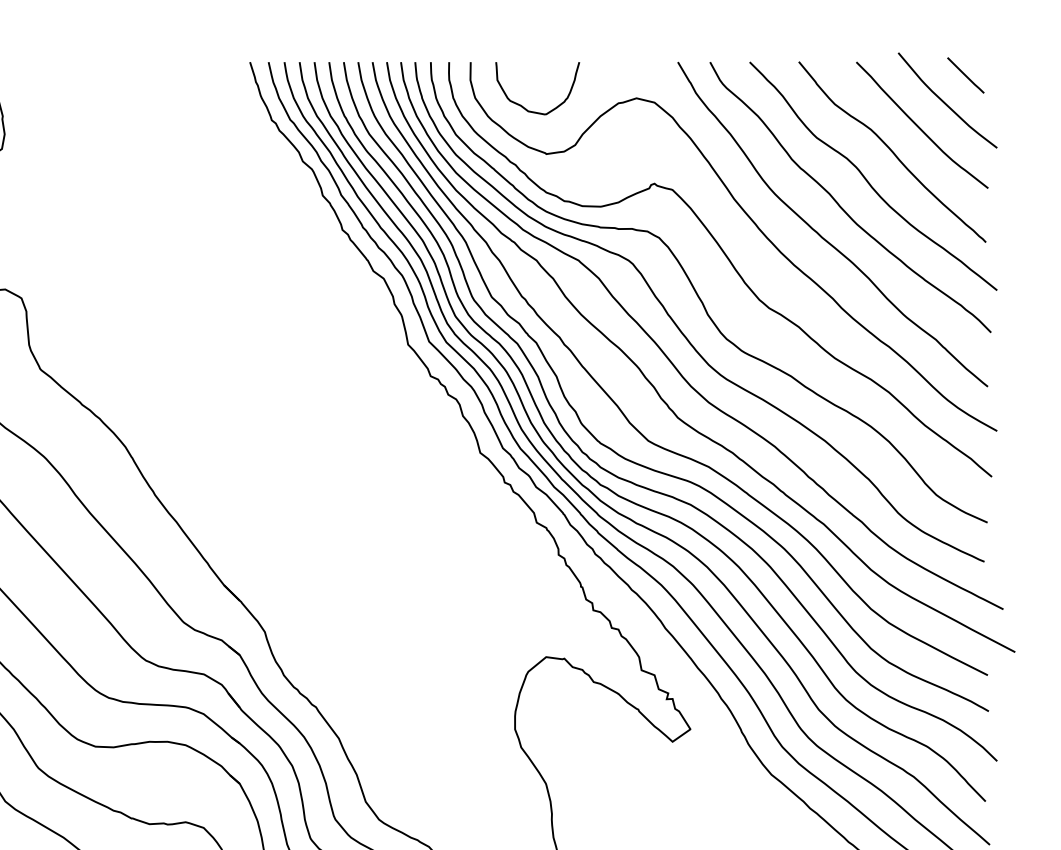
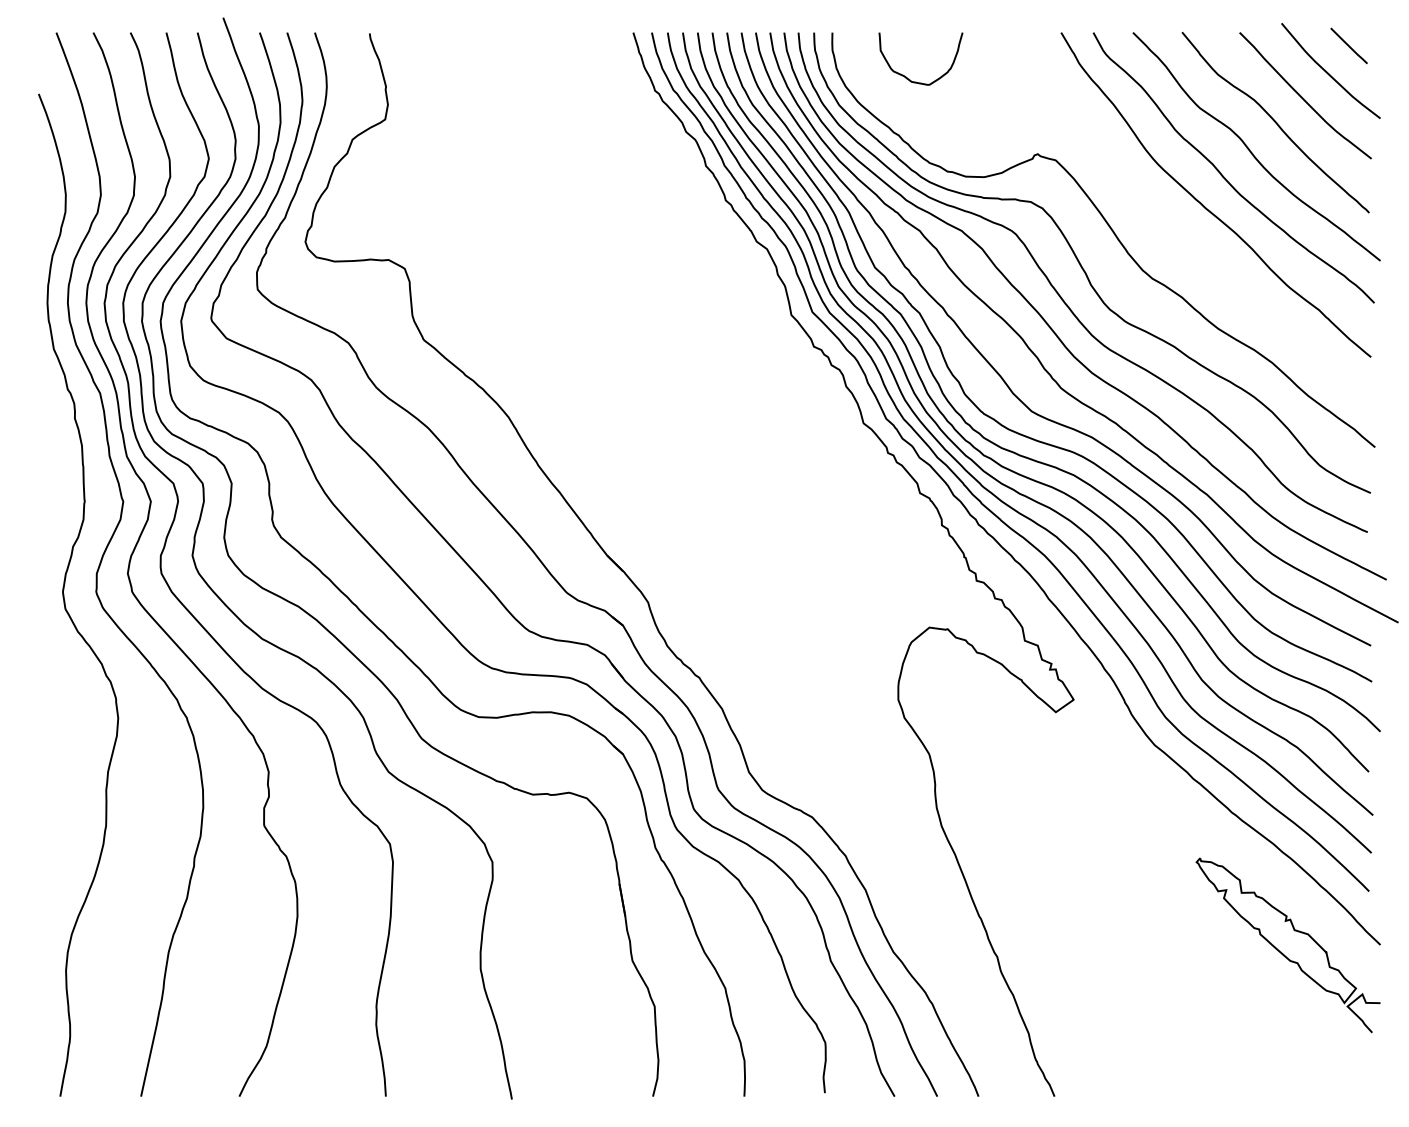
curve: (755, 226) -> (1138, 196), removed

